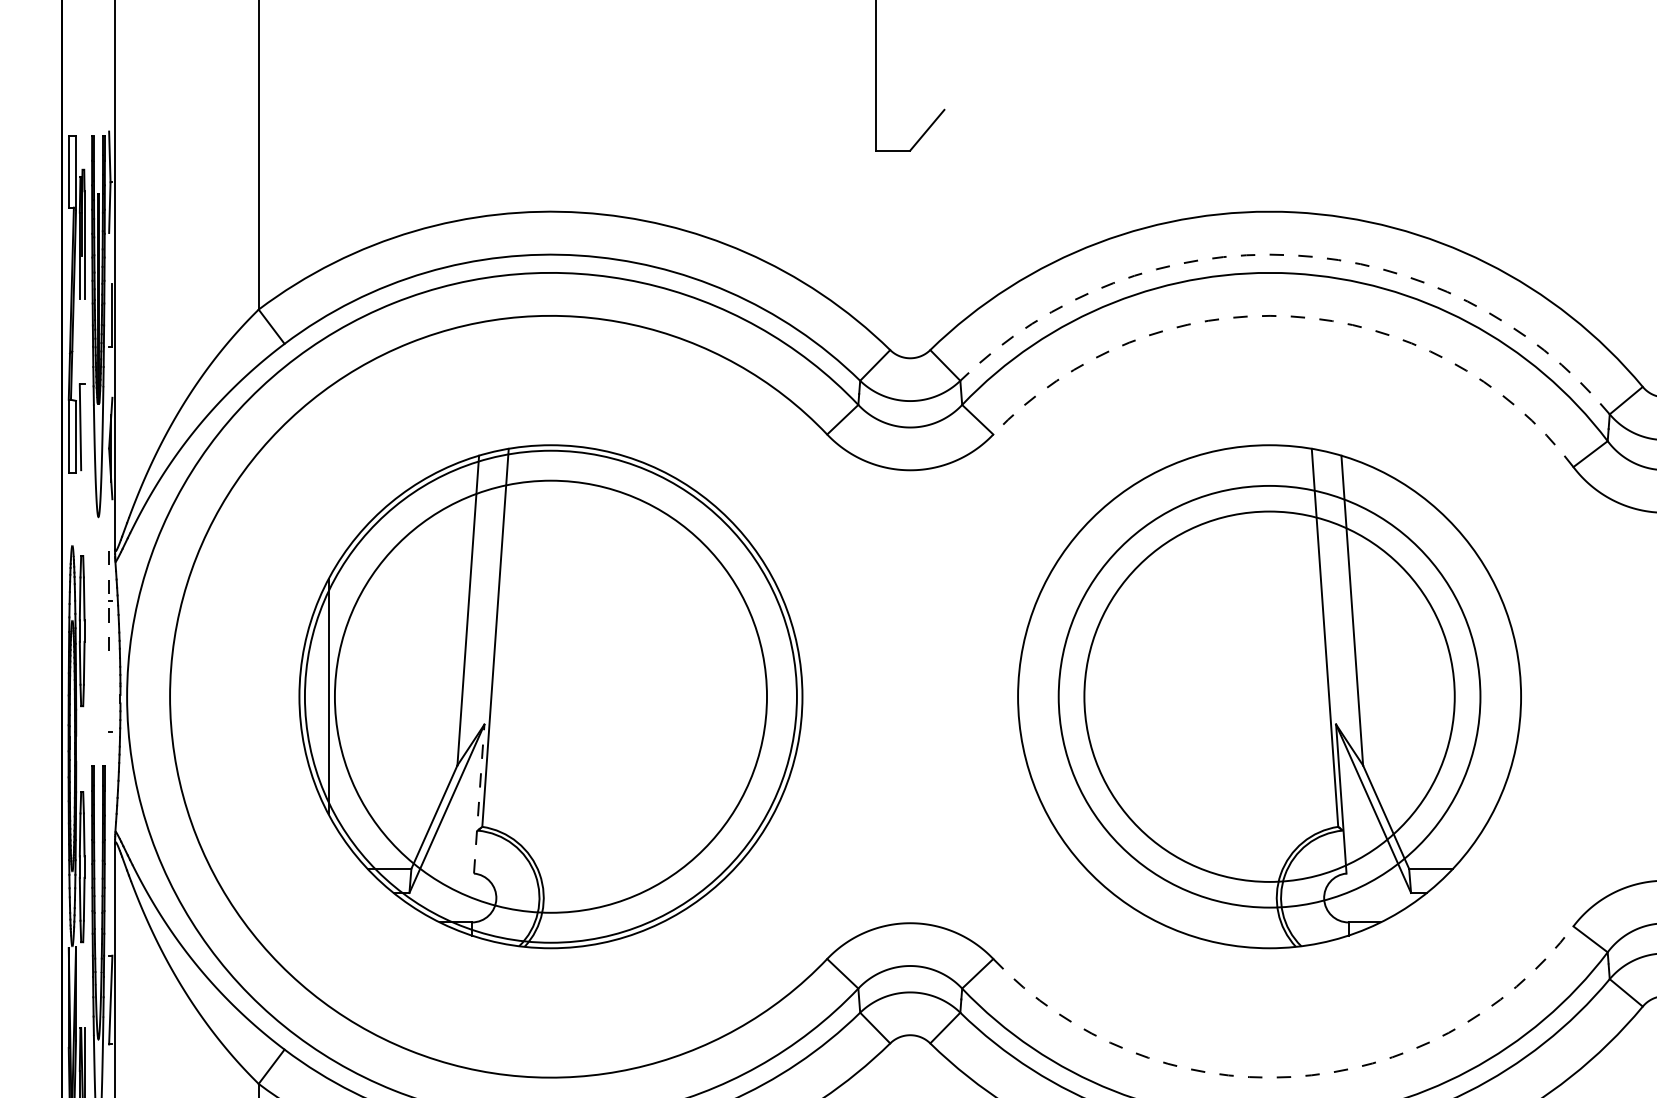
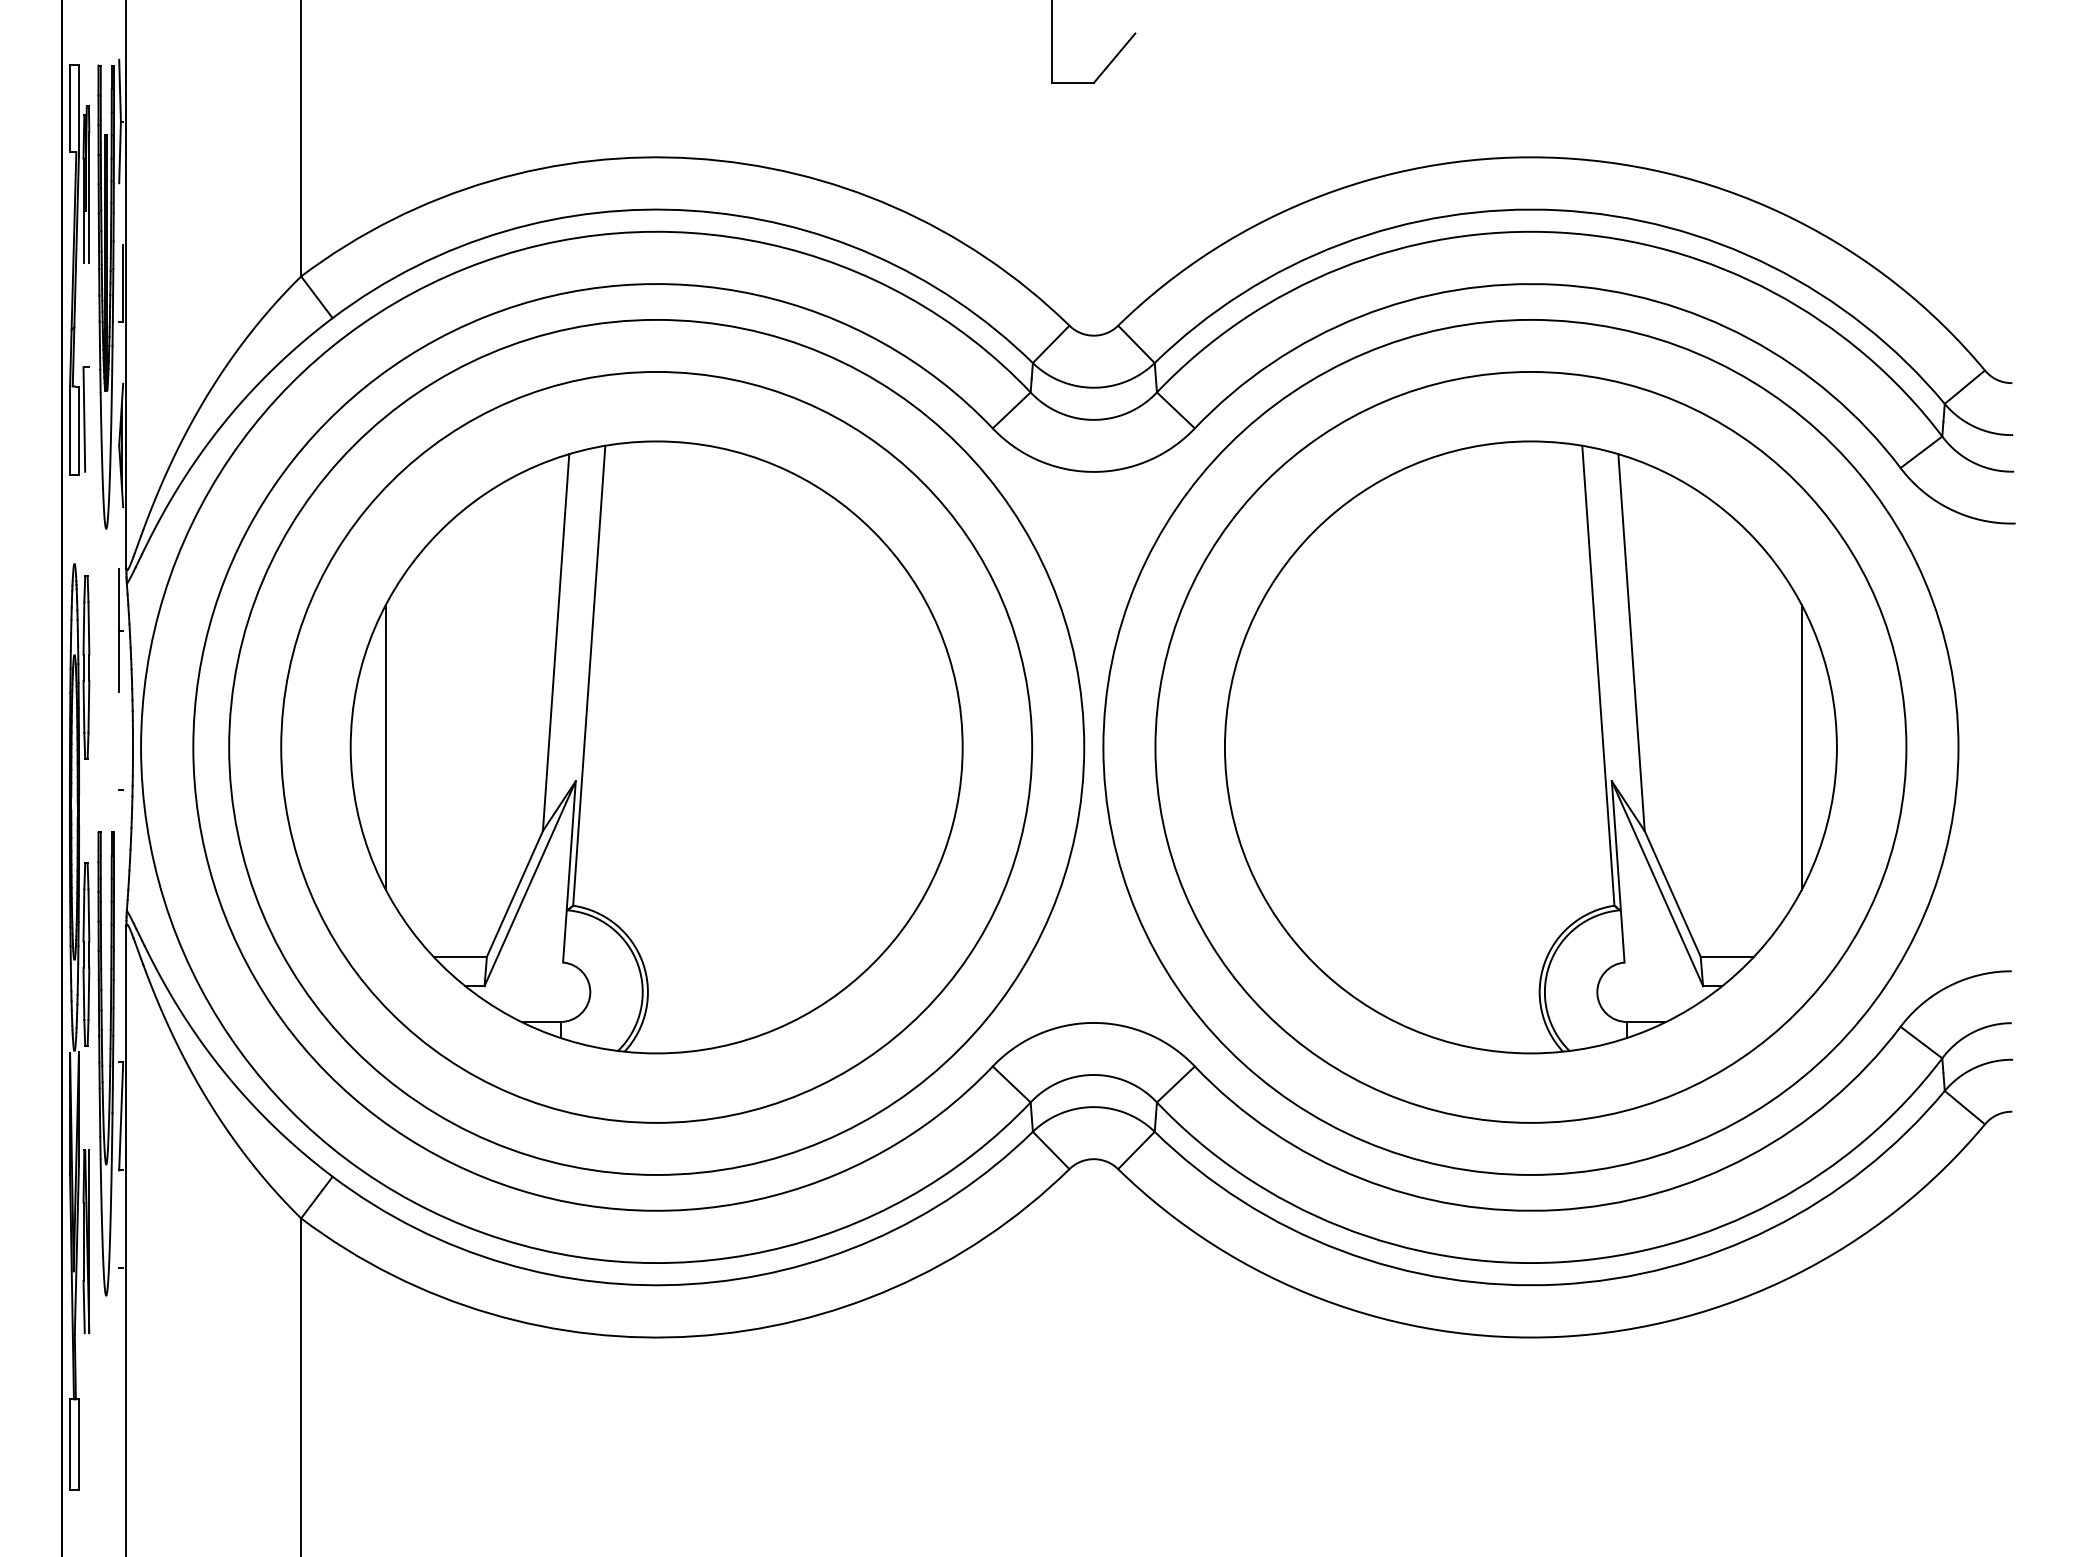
arc: (1292, 255) -> (1558, 210), dashed -> solid
arc: (1290, 316) -> (1556, 284), dashed -> solid
line: (109, 600) -> (119, 630), dashed -> solid
circle: (550, 695) -> (656, 746), size x1.43
circle: (550, 695) -> (656, 746), size x1.43
circle: (1269, 695) -> (1530, 746), size x1.67
circle: (1269, 695) -> (1530, 746), size x1.67
line: (1491, 696) -> (1801, 747), added
line: (479, 798) -> (569, 871), dashed -> solid
arc: (1290, 1077) -> (1556, 1210), dashed -> solid

